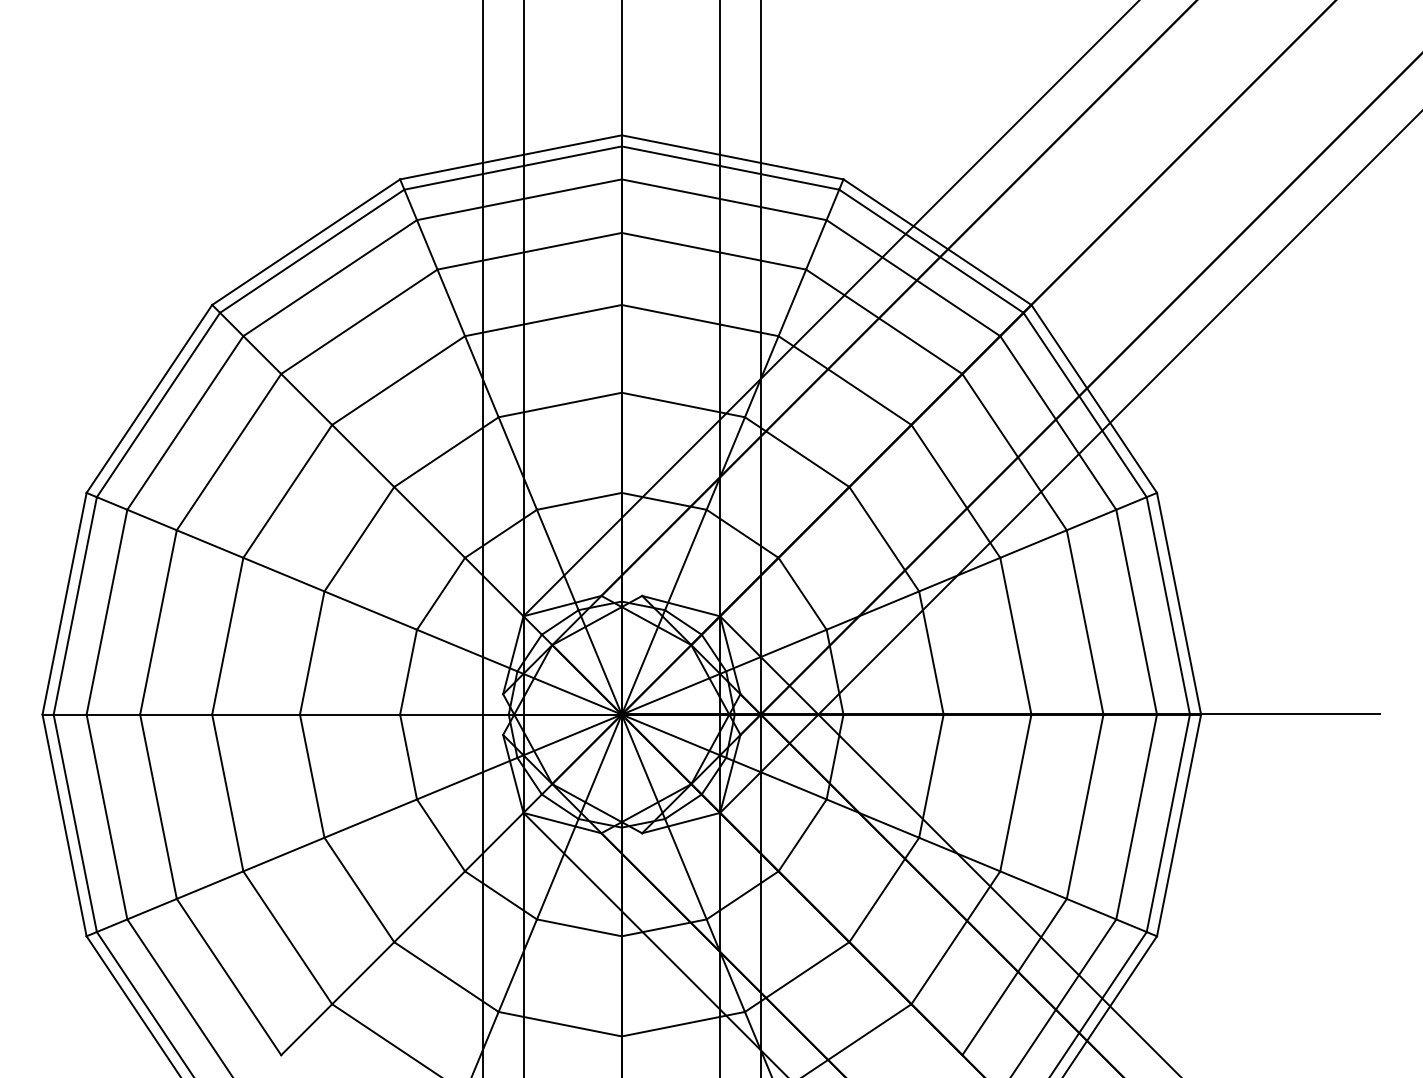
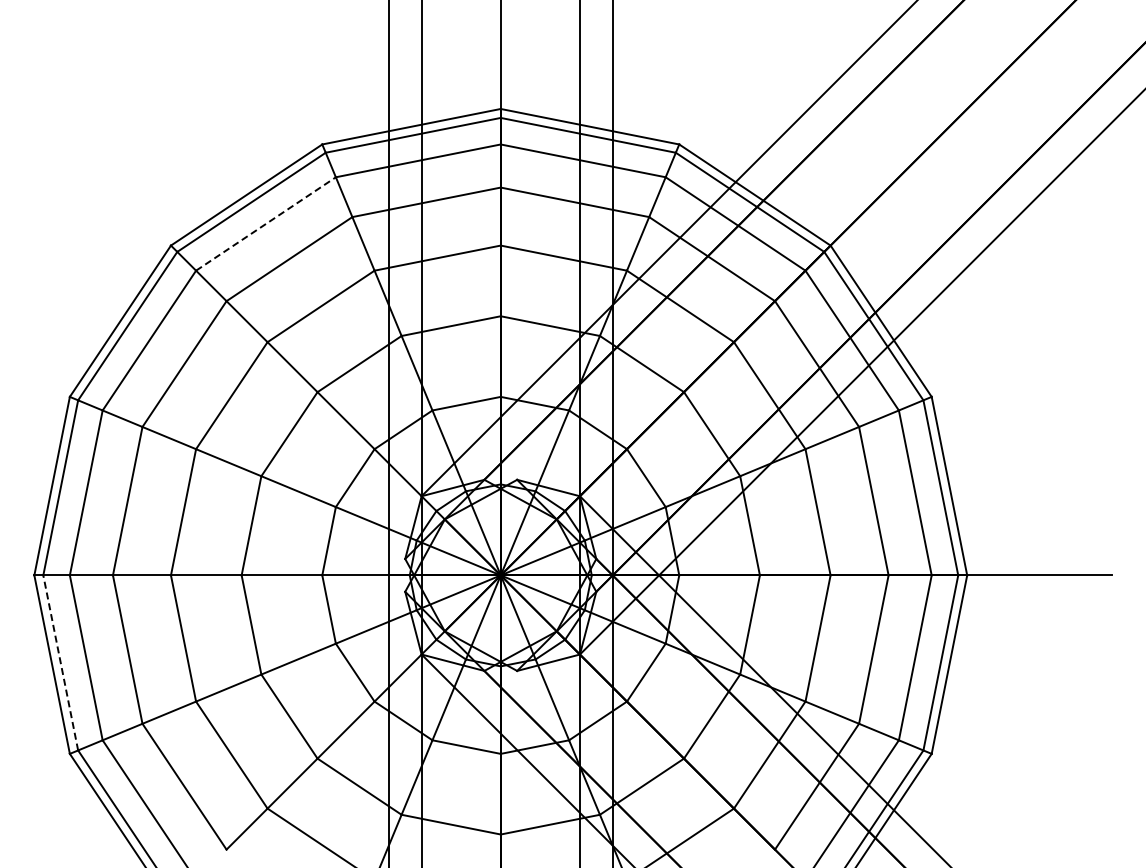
line: (330, 277) -> (266, 223), solid -> dashed
line: (74, 822) -> (60, 662), solid -> dashed

